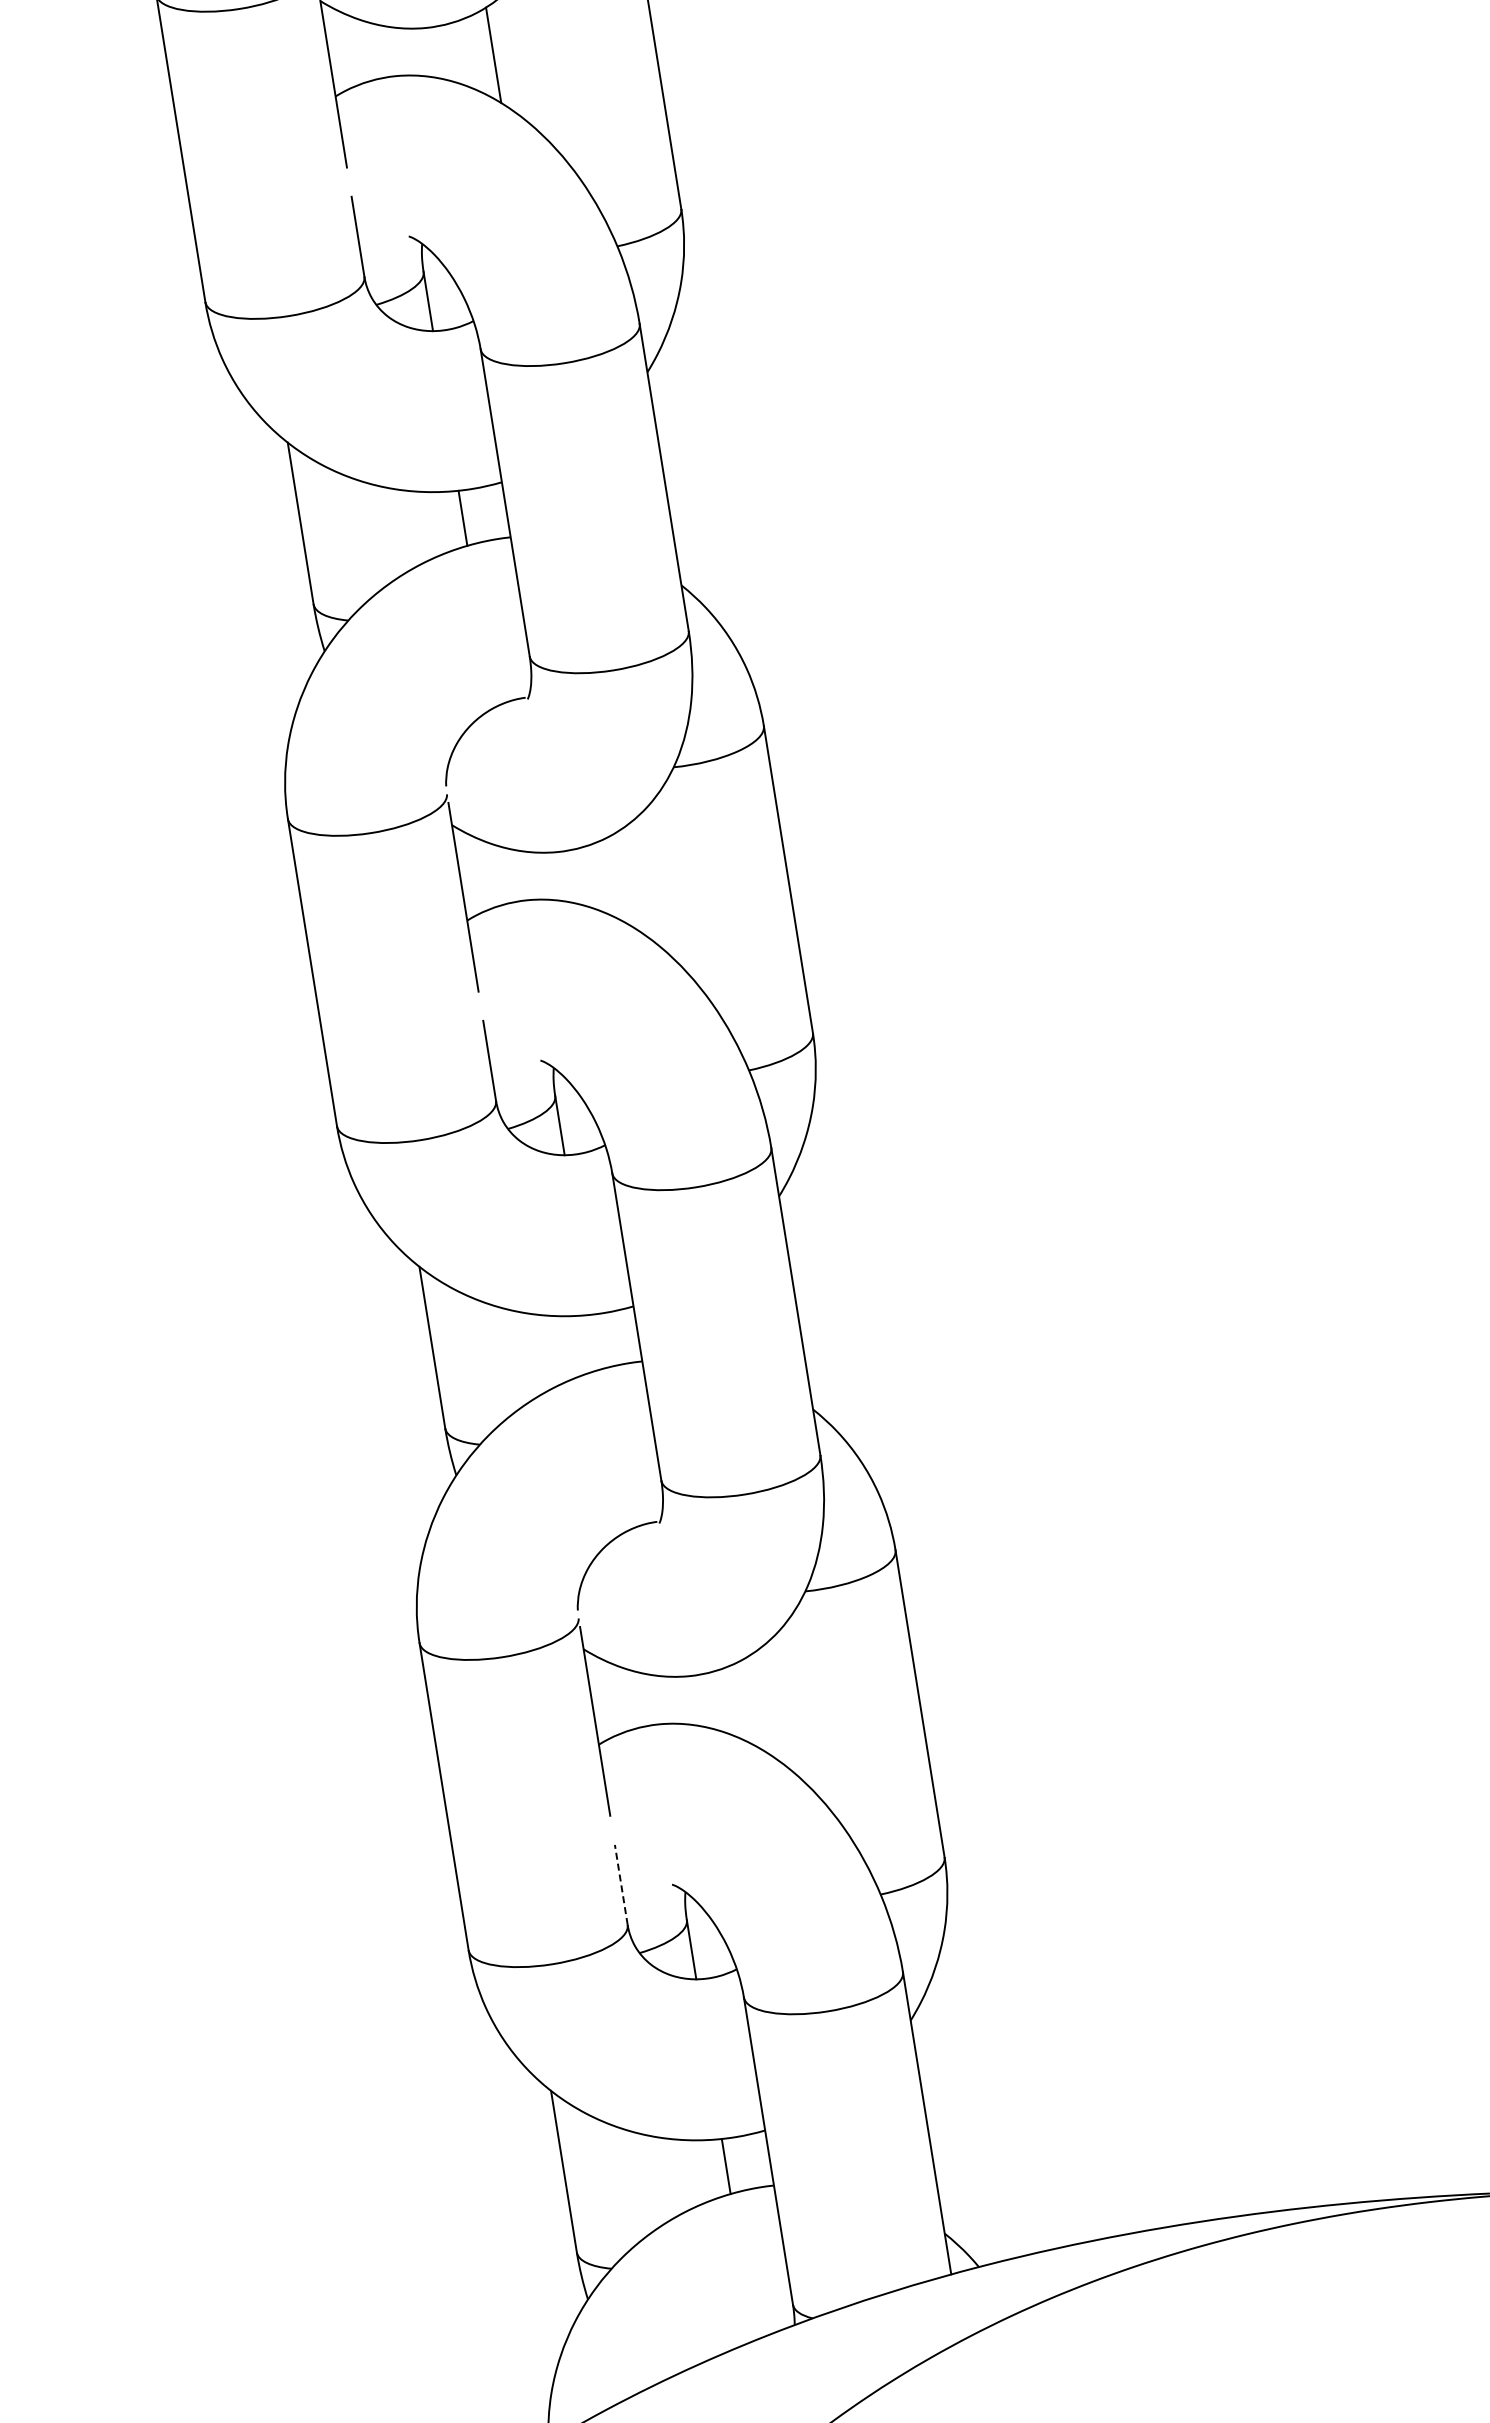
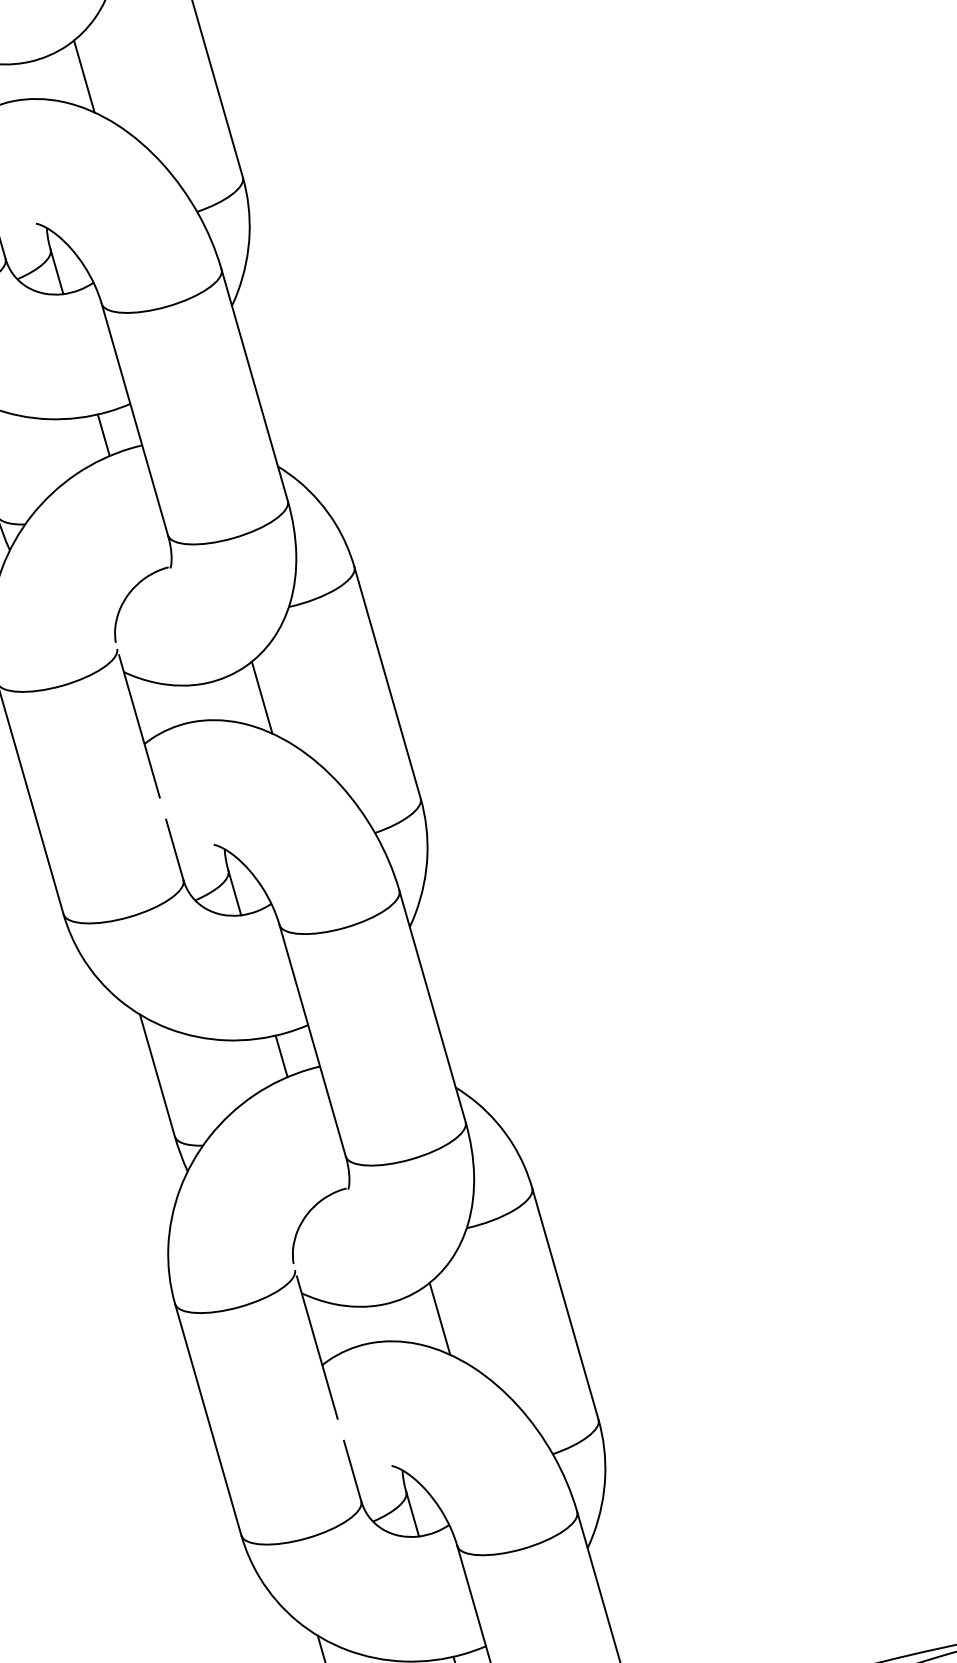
line: (624, 879) -> (261, 697), added
line: (594, 1341) -> (281, 1055), added
line: (756, 1703) -> (439, 1318), added
line: (621, 1884) -> (352, 1470), dashed -> solid

